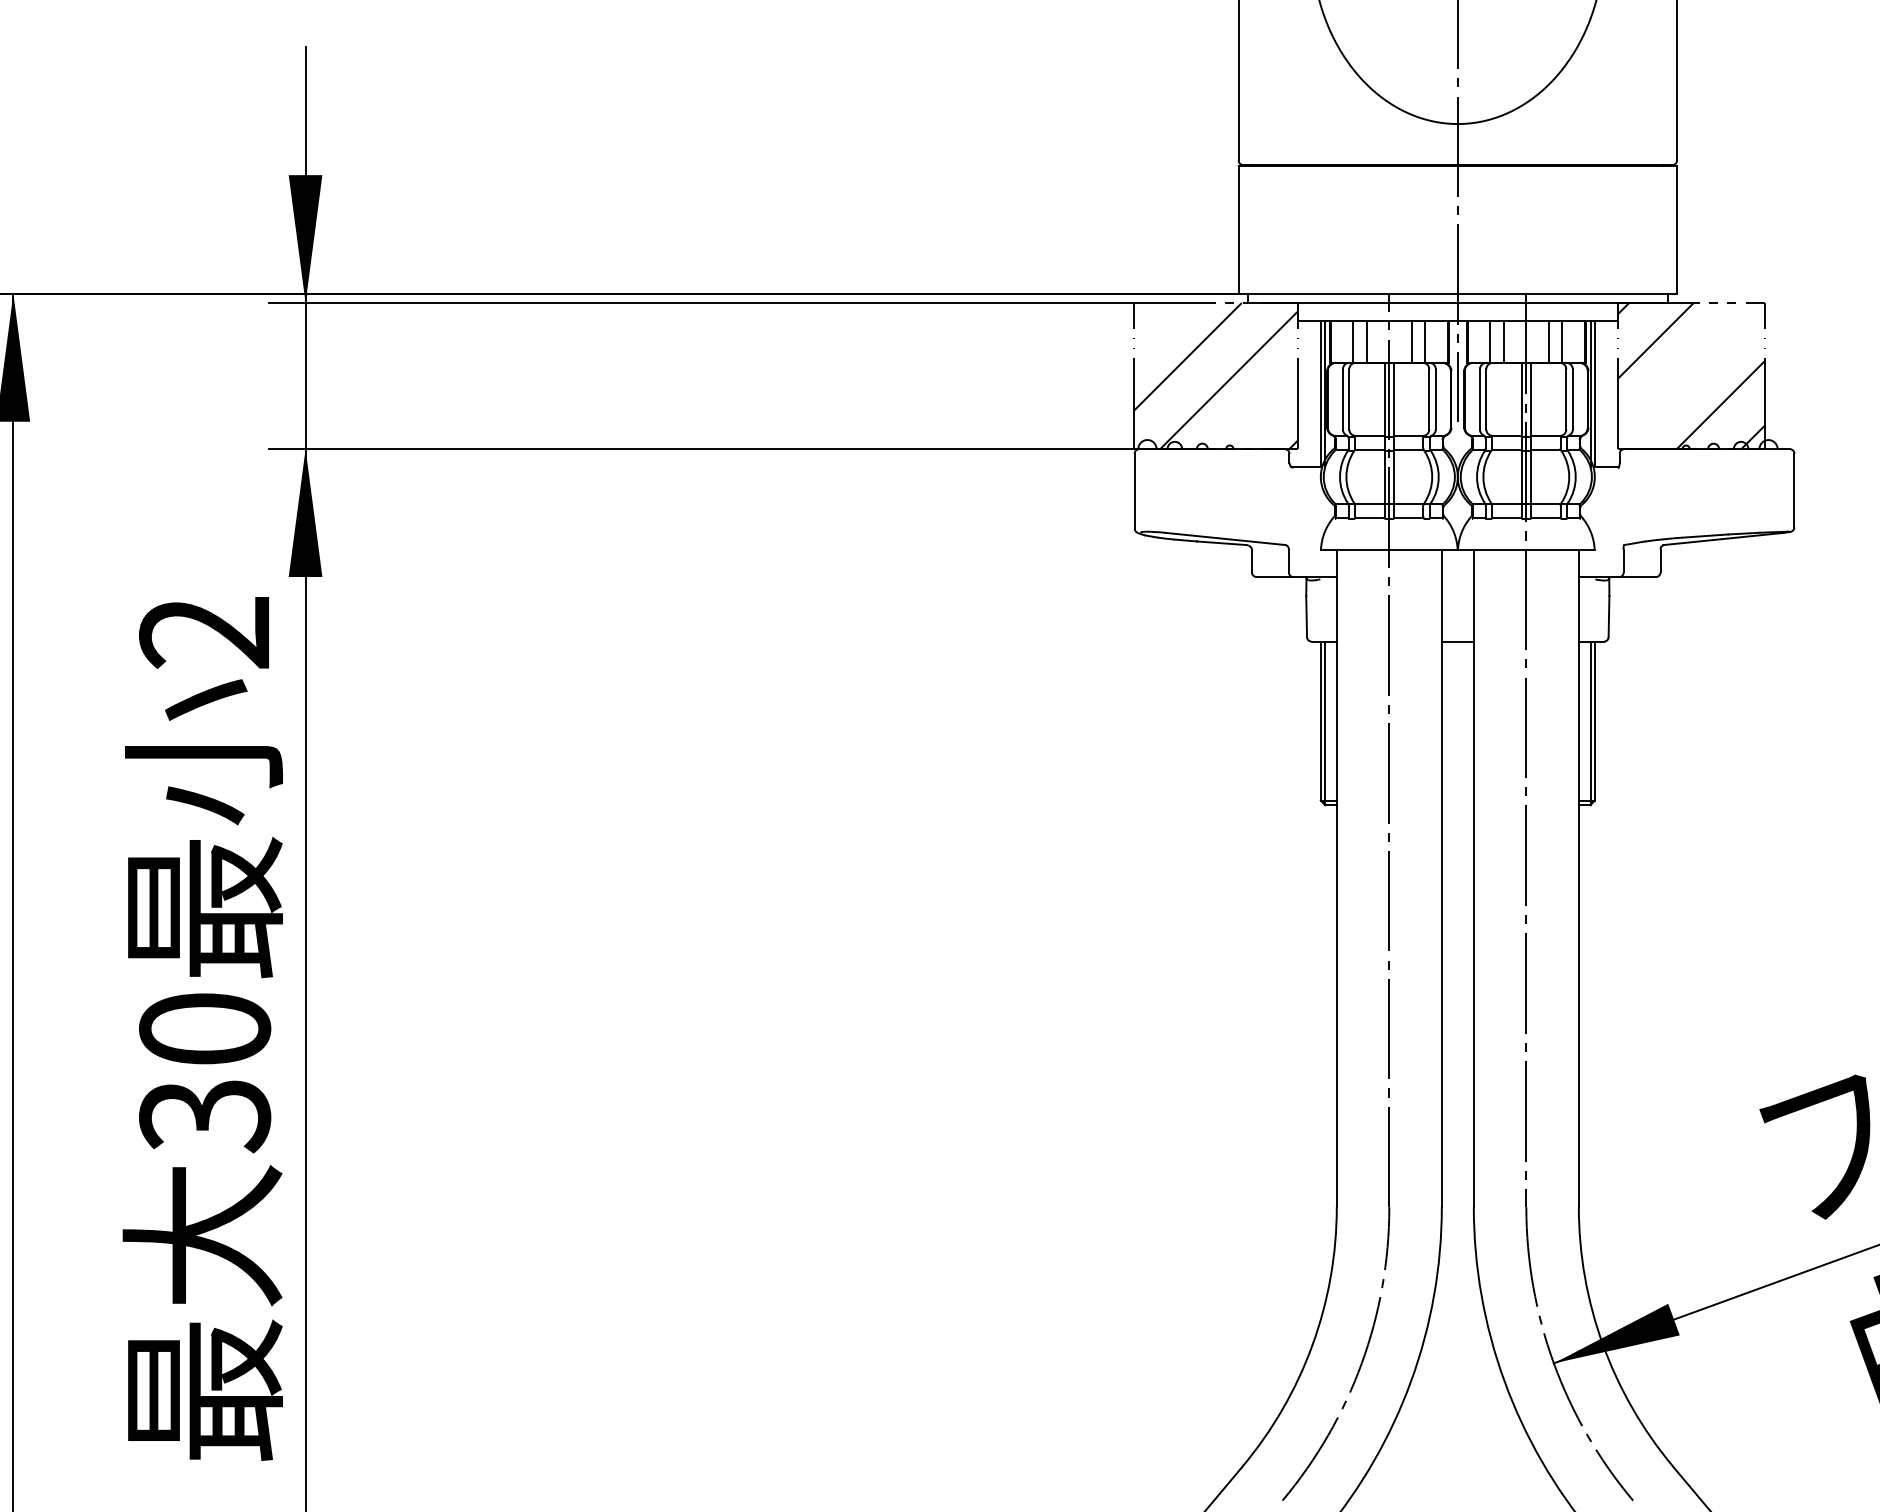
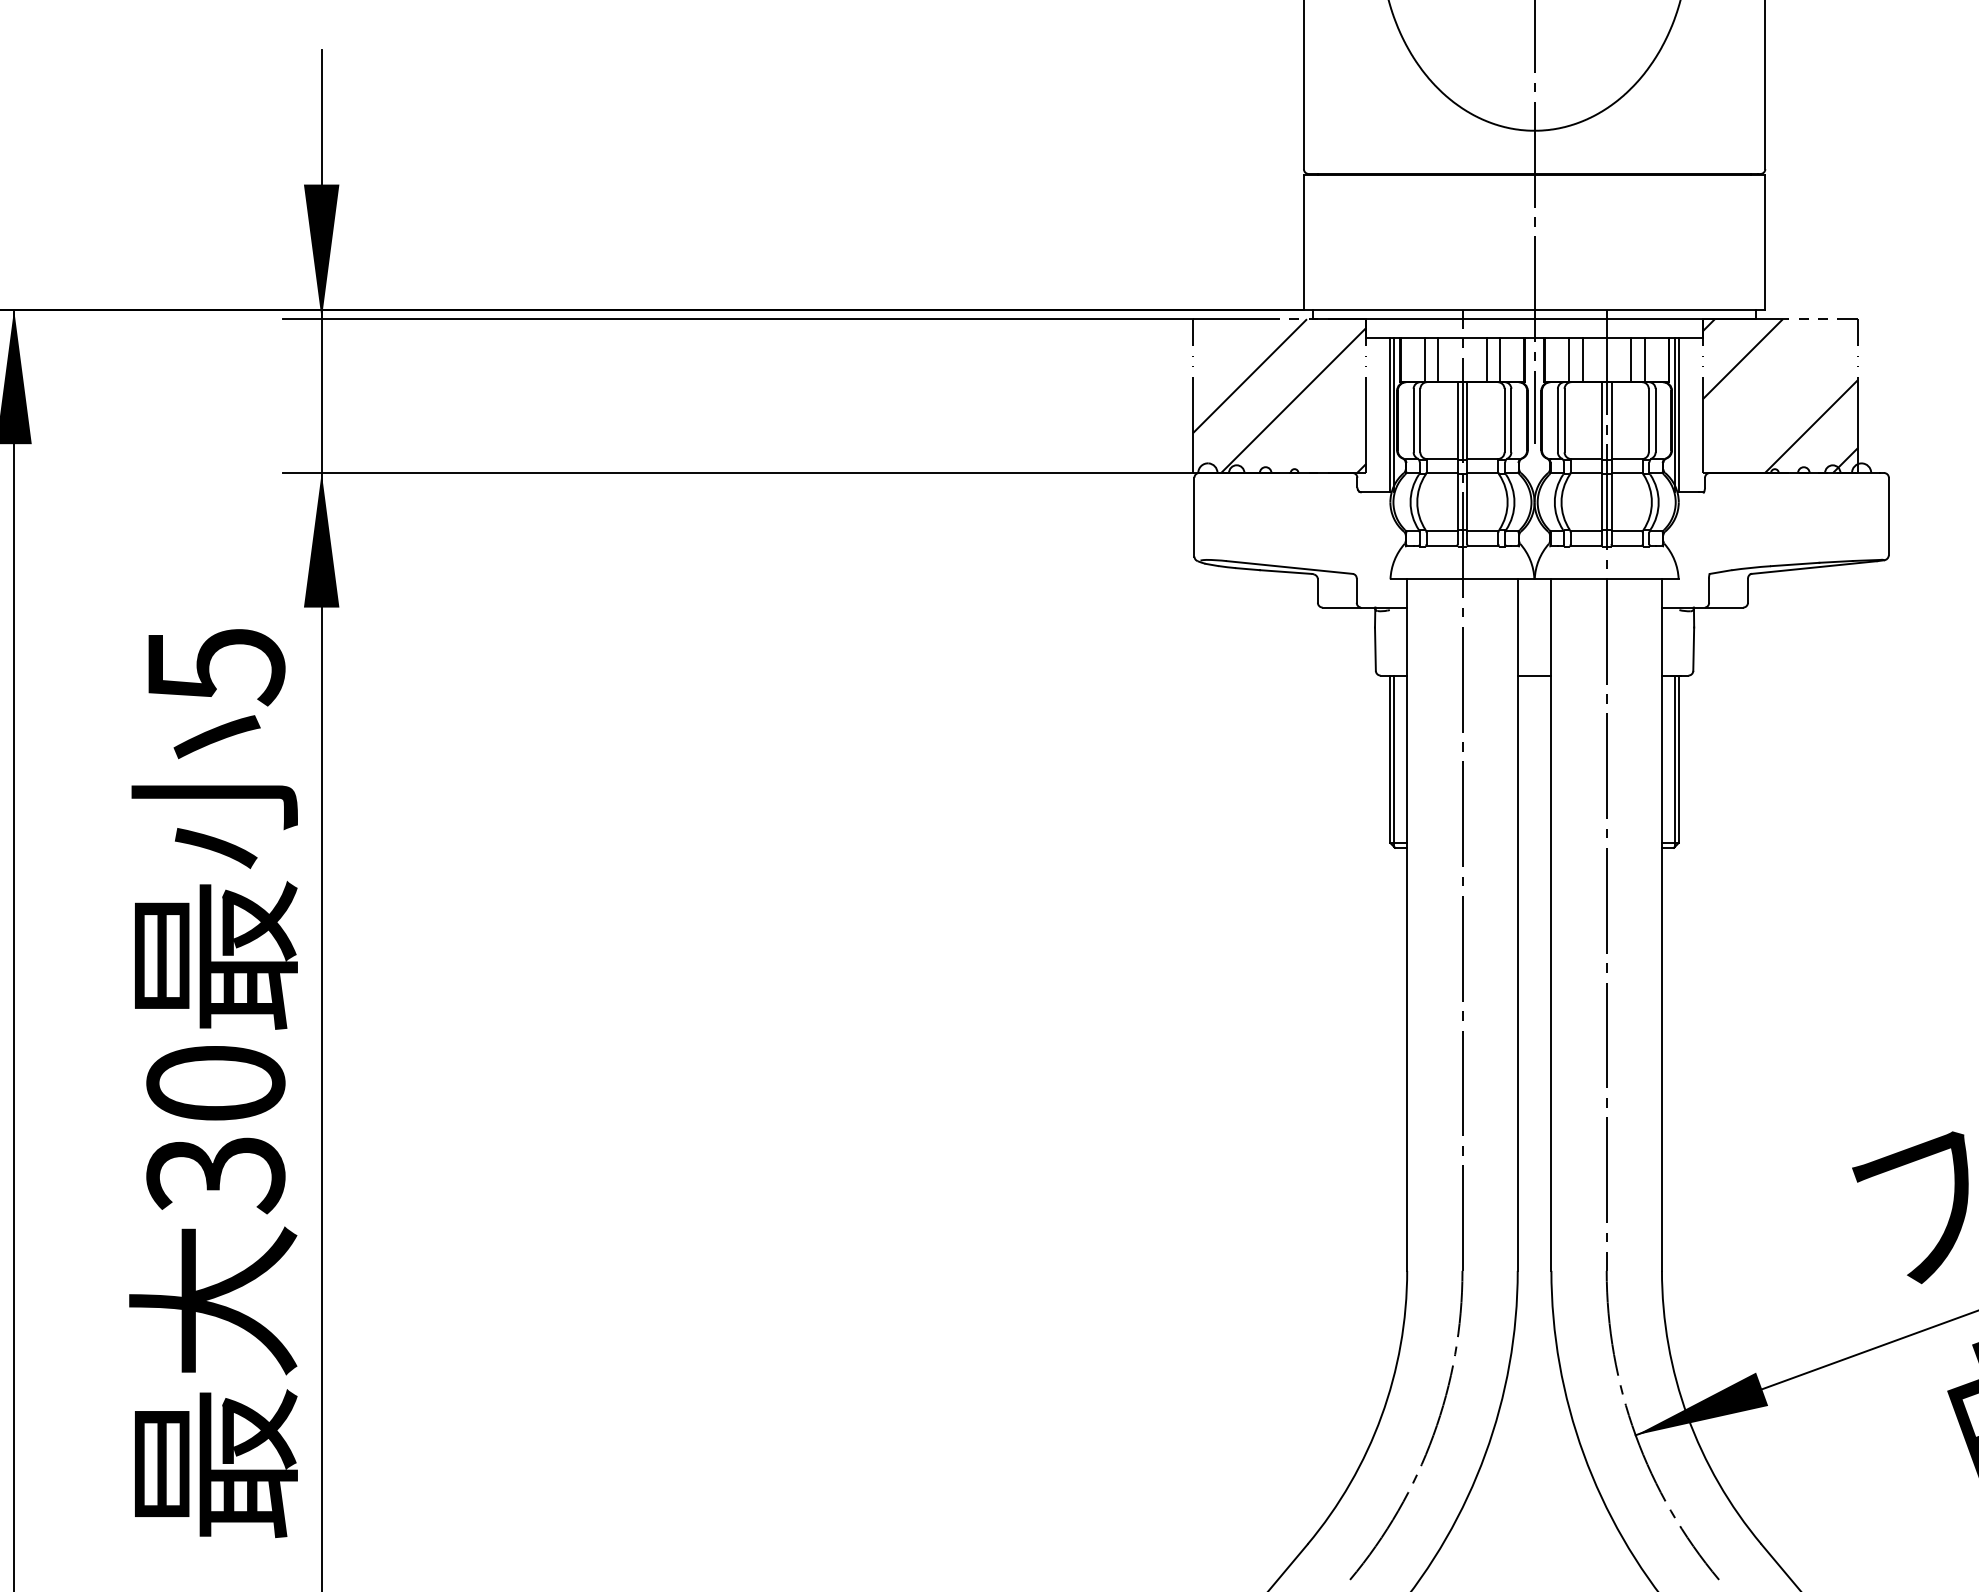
text: (204, 633) -> (215, 667), 2 -> 5

